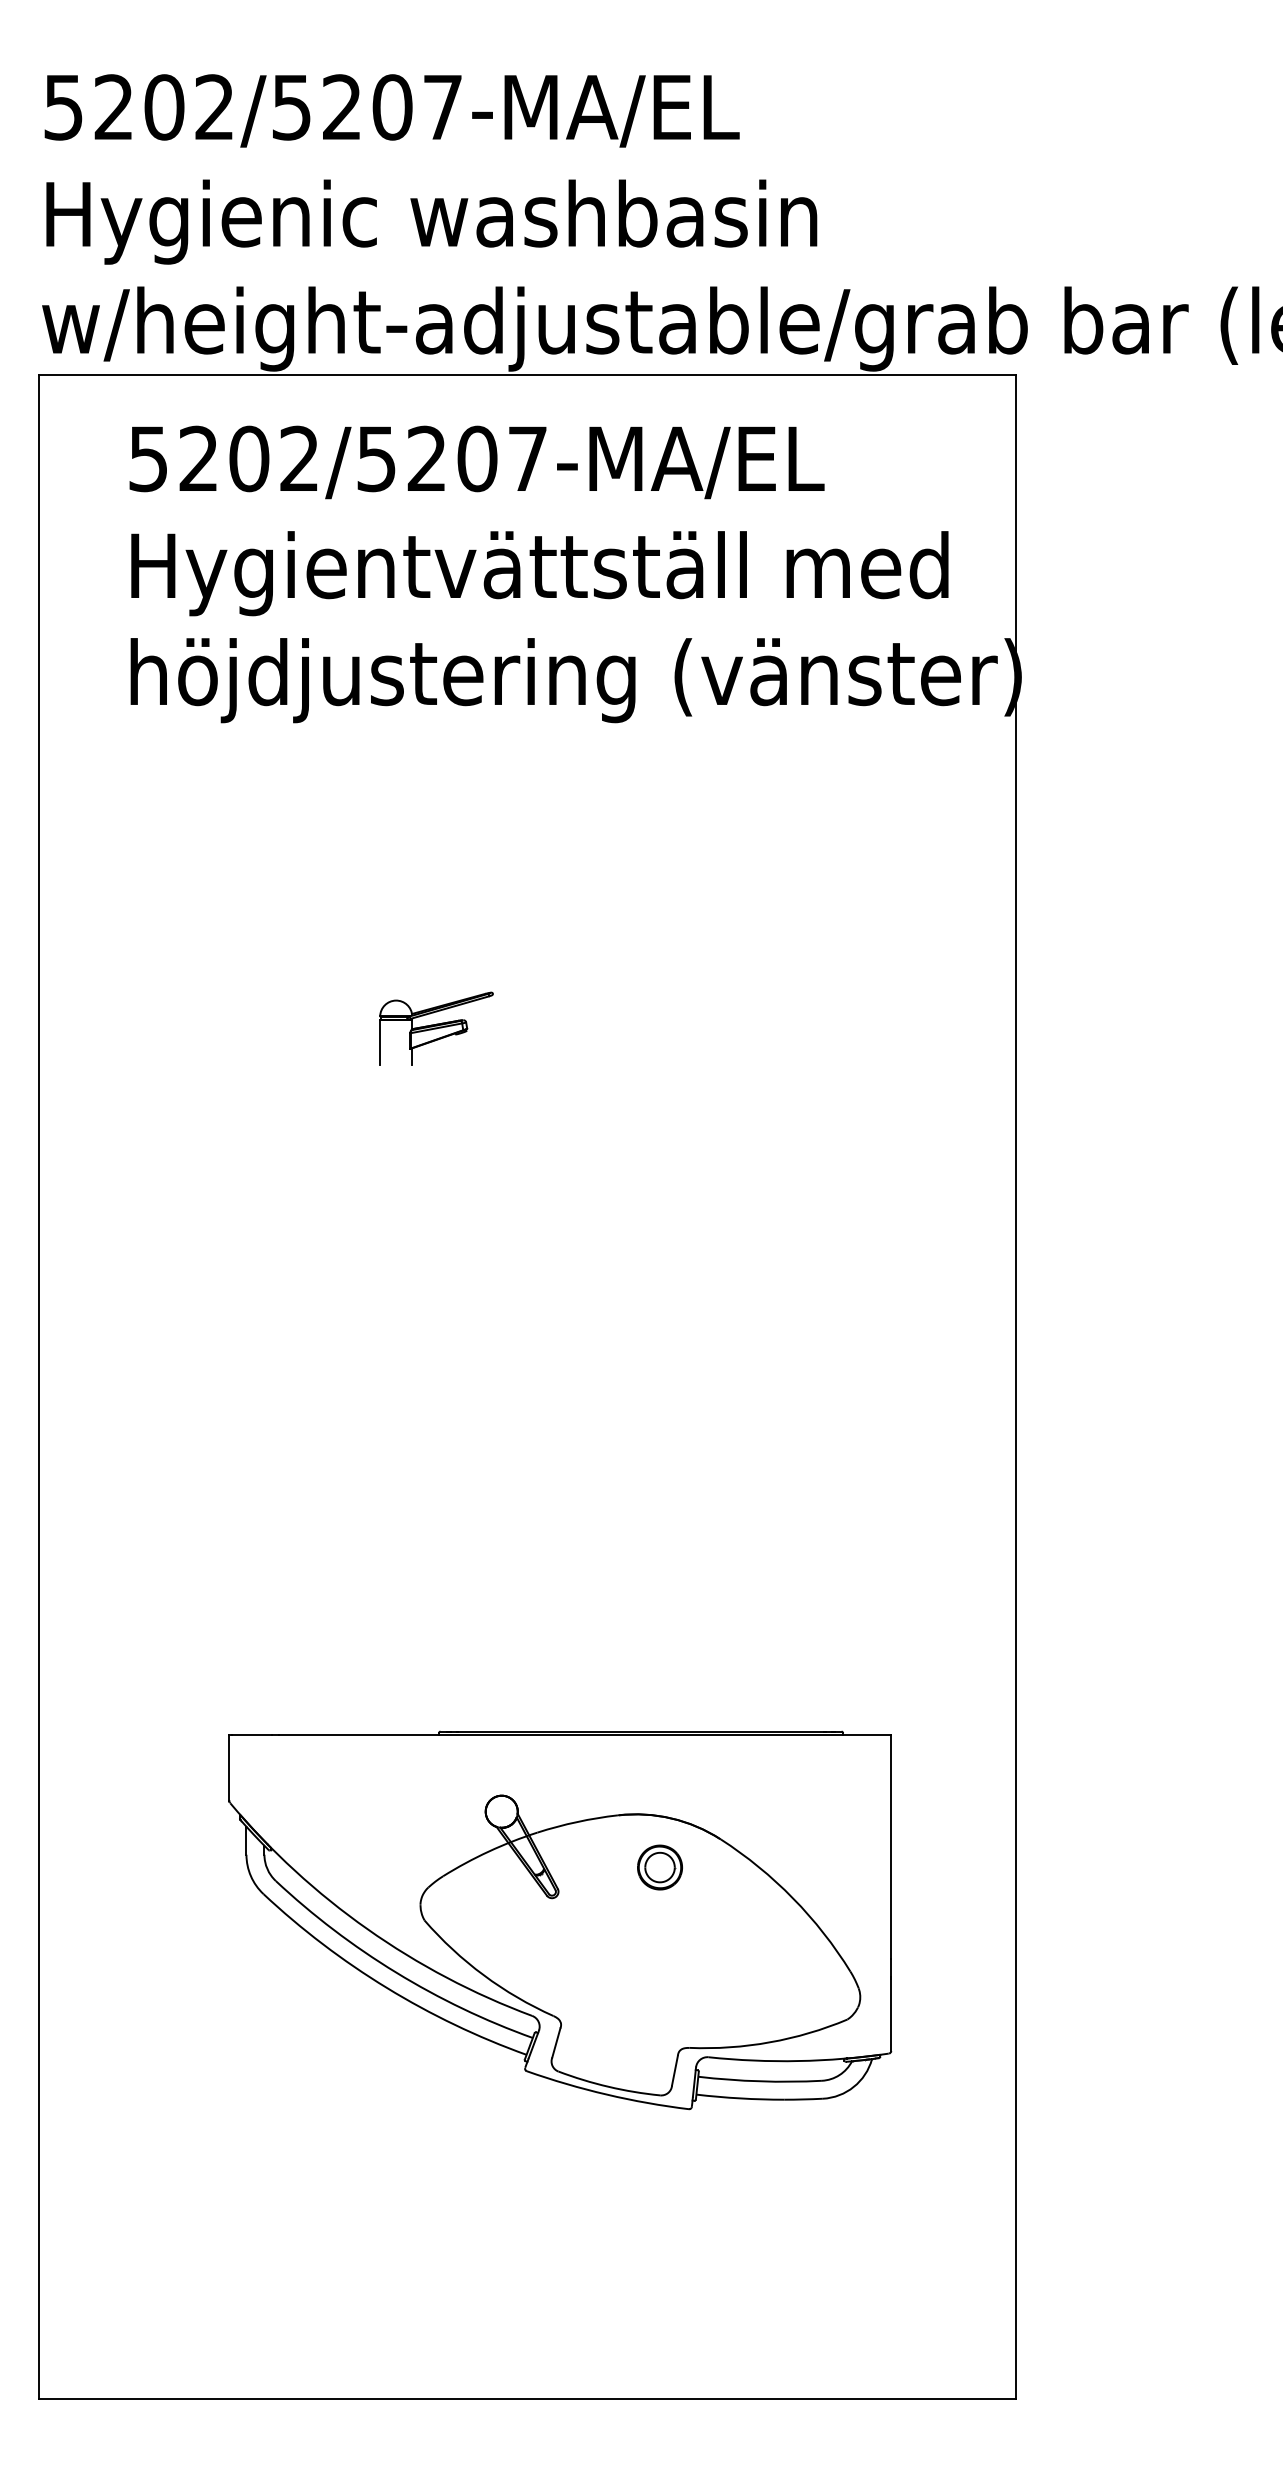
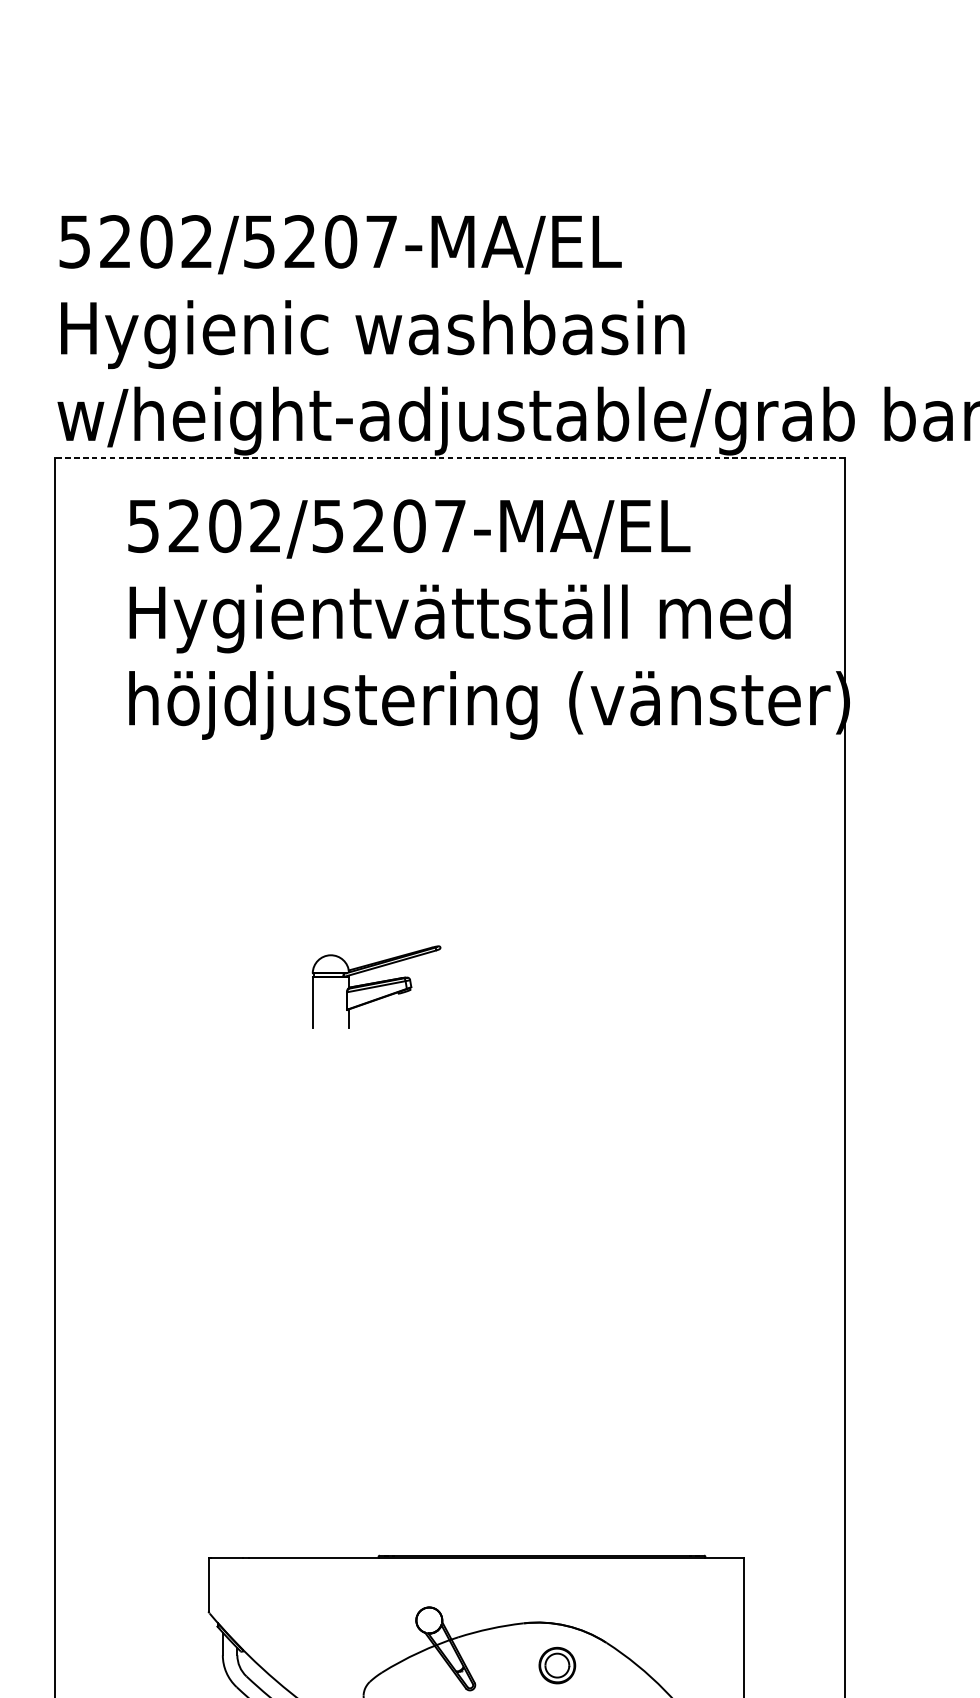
line: (526, 374) -> (449, 457), solid -> dashed
part: (436, 1028) -> (376, 986), size x1.4

